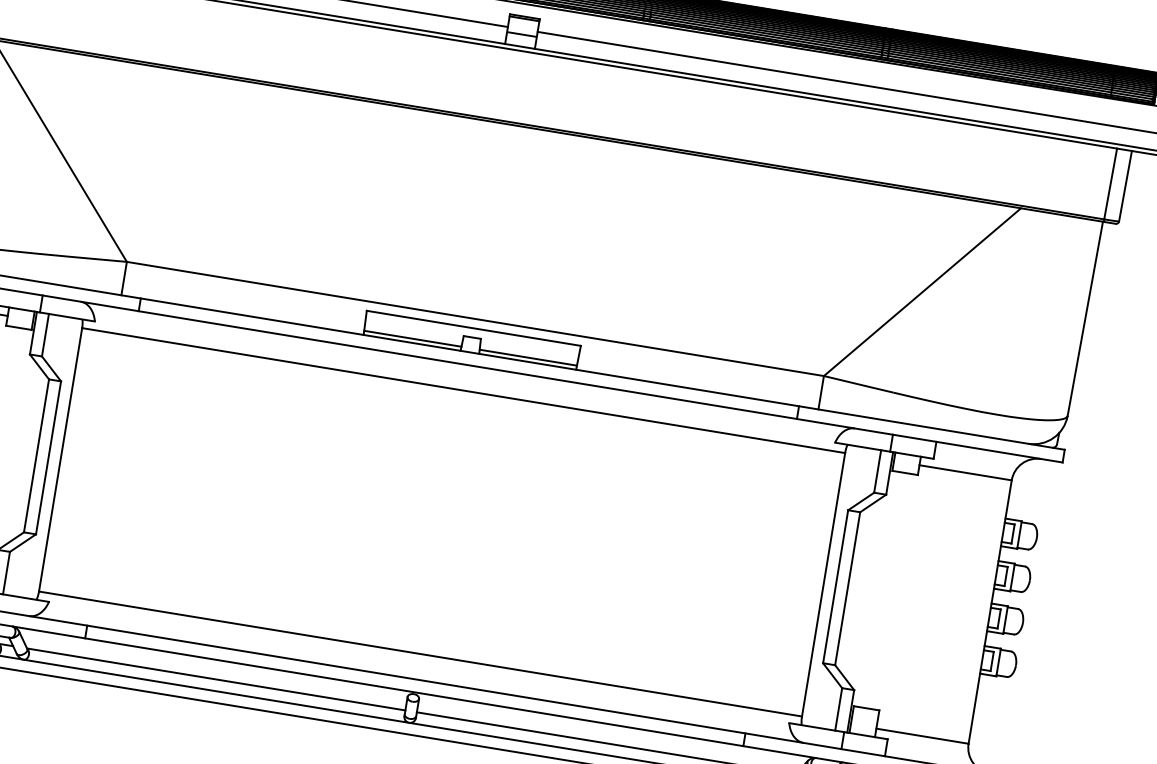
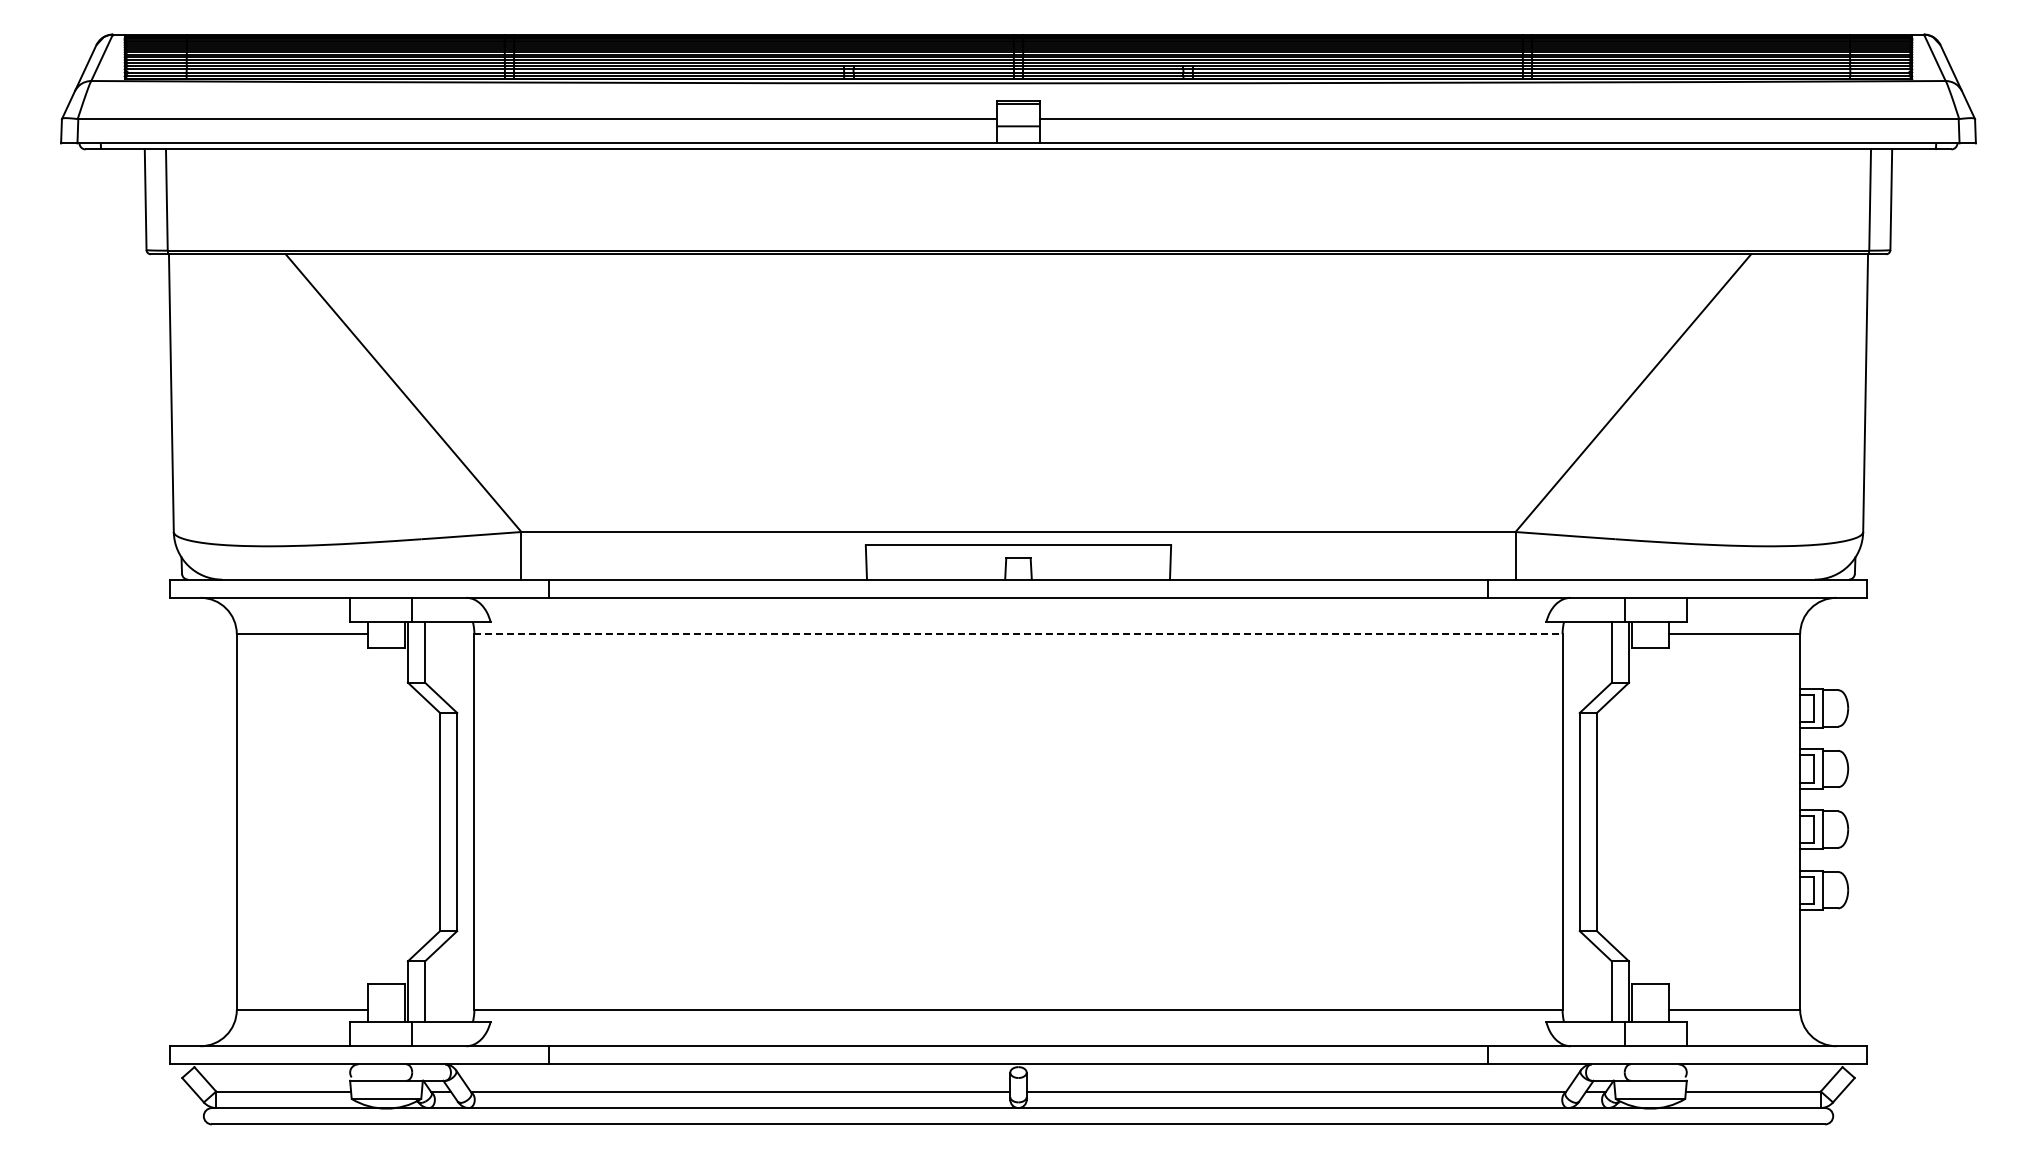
line: (412, 338) -> (935, 573), removed
line: (528, 357) -> (1100, 573), removed
line: (464, 390) -> (1019, 634), solid -> dashed

